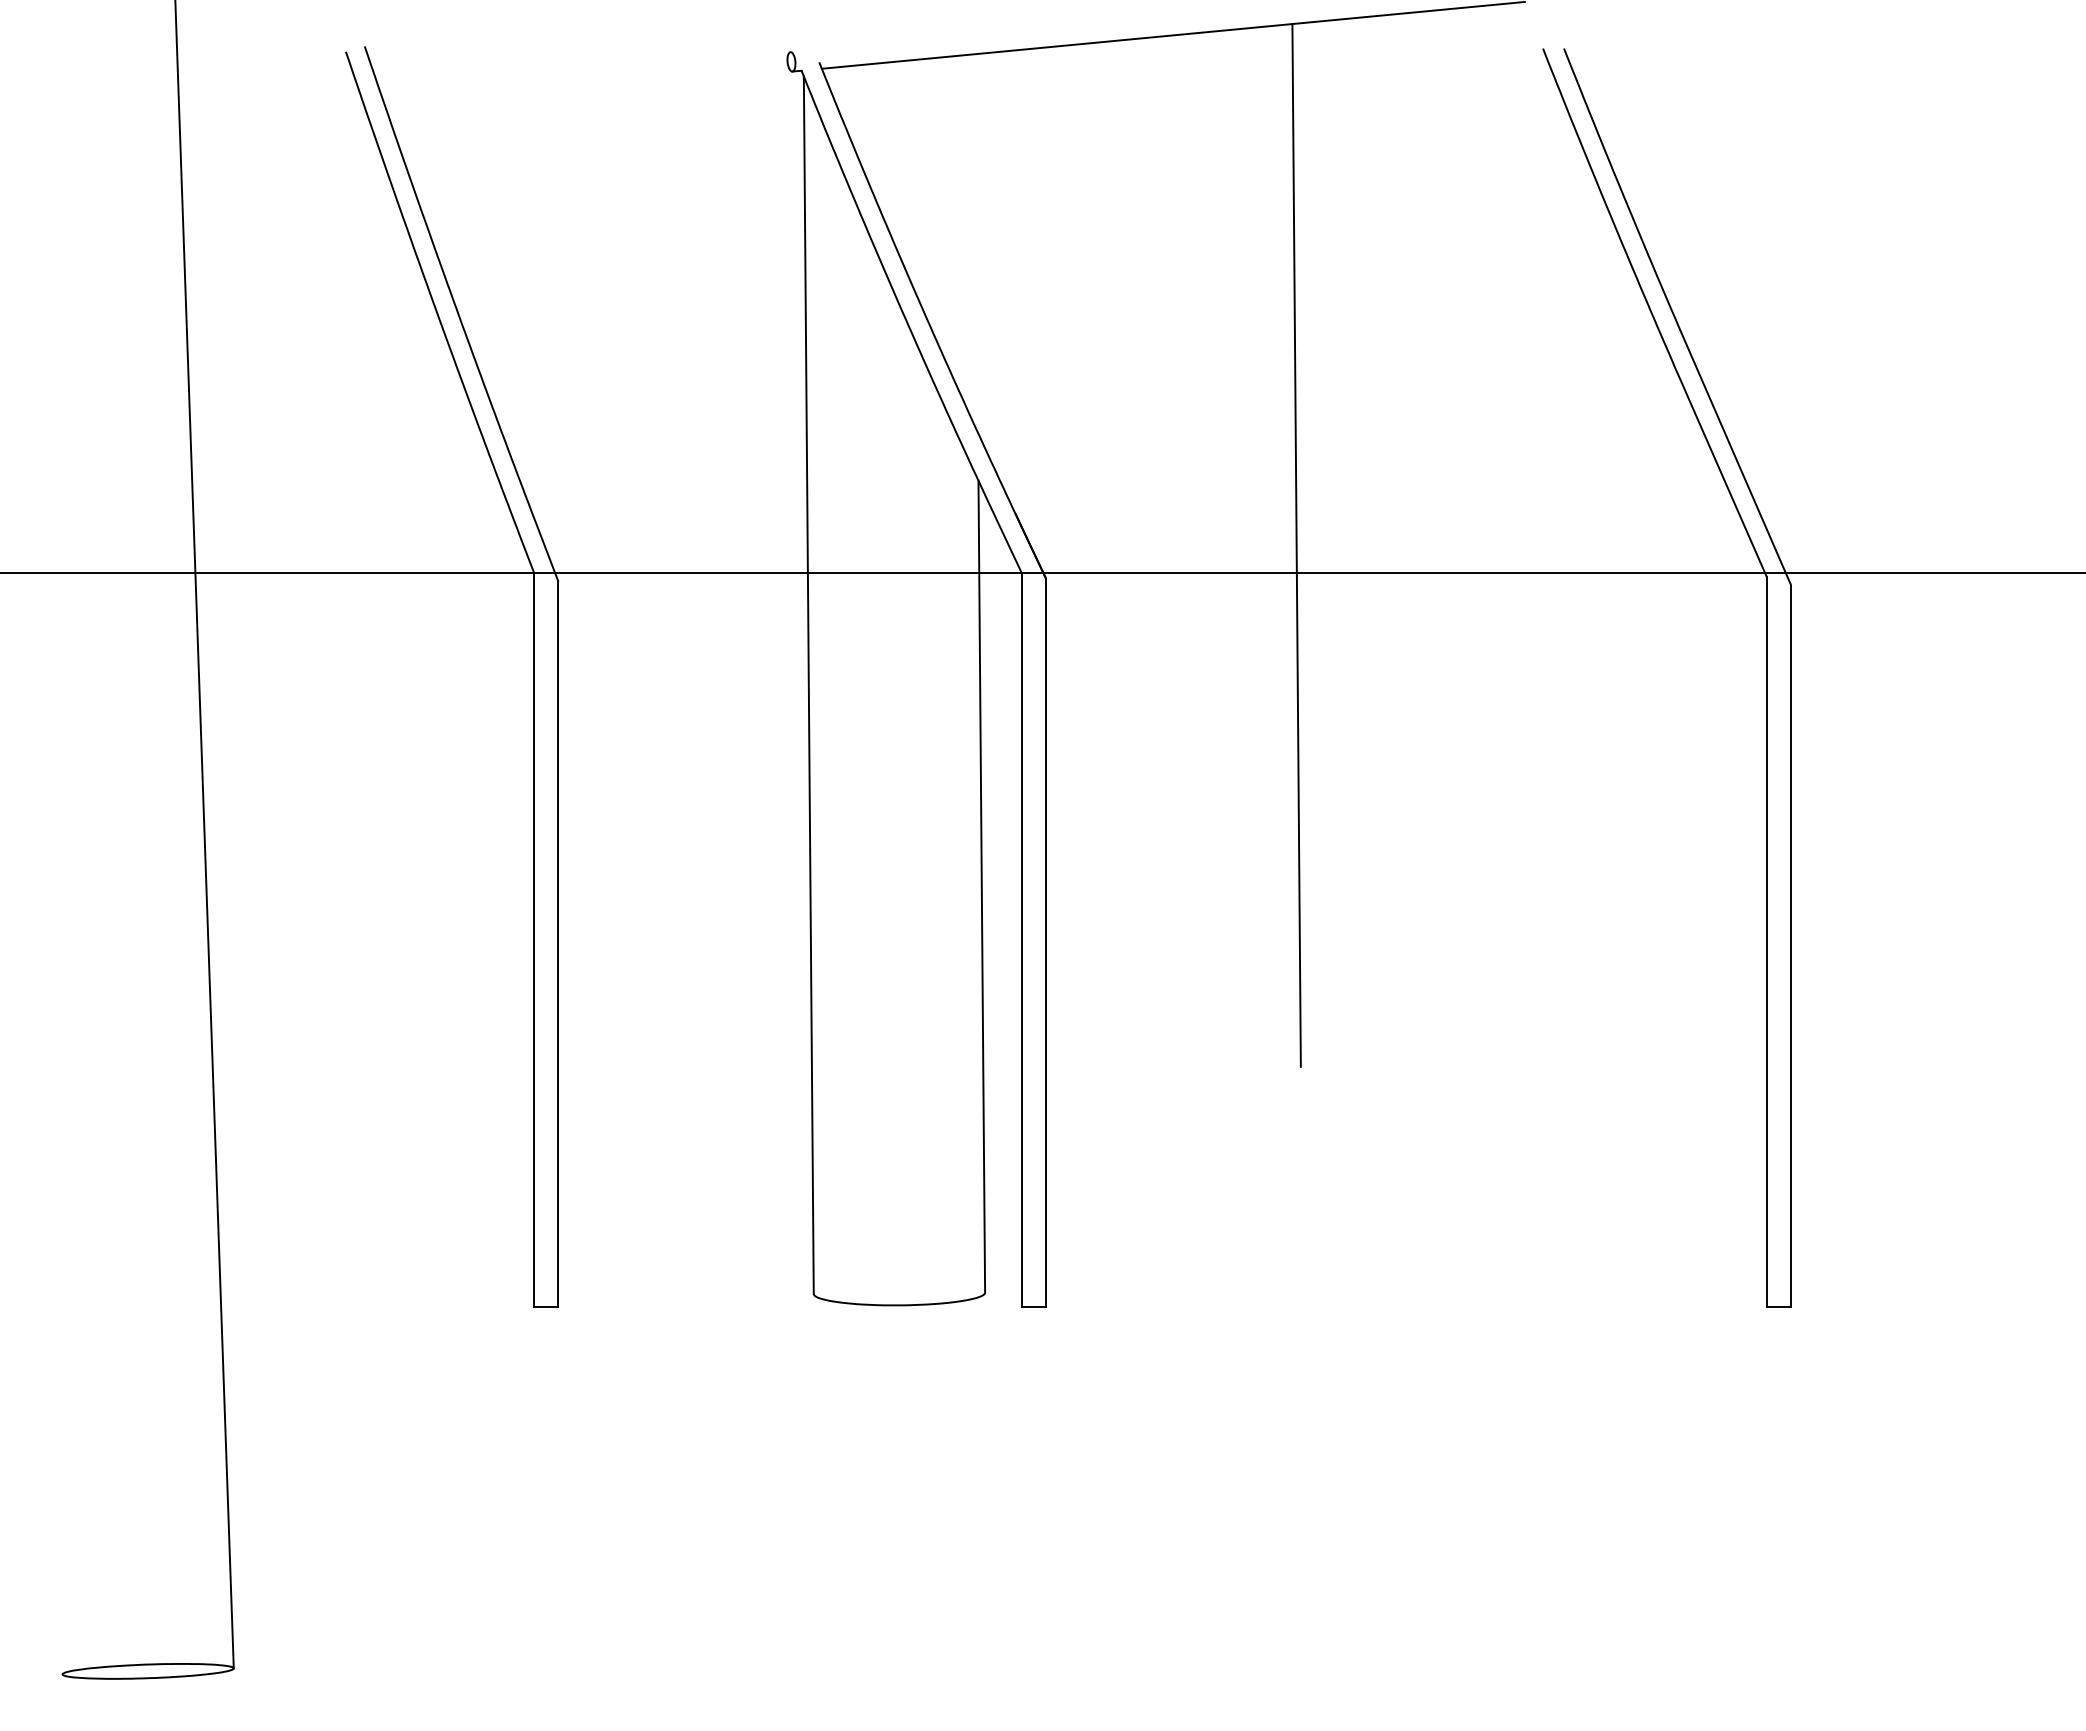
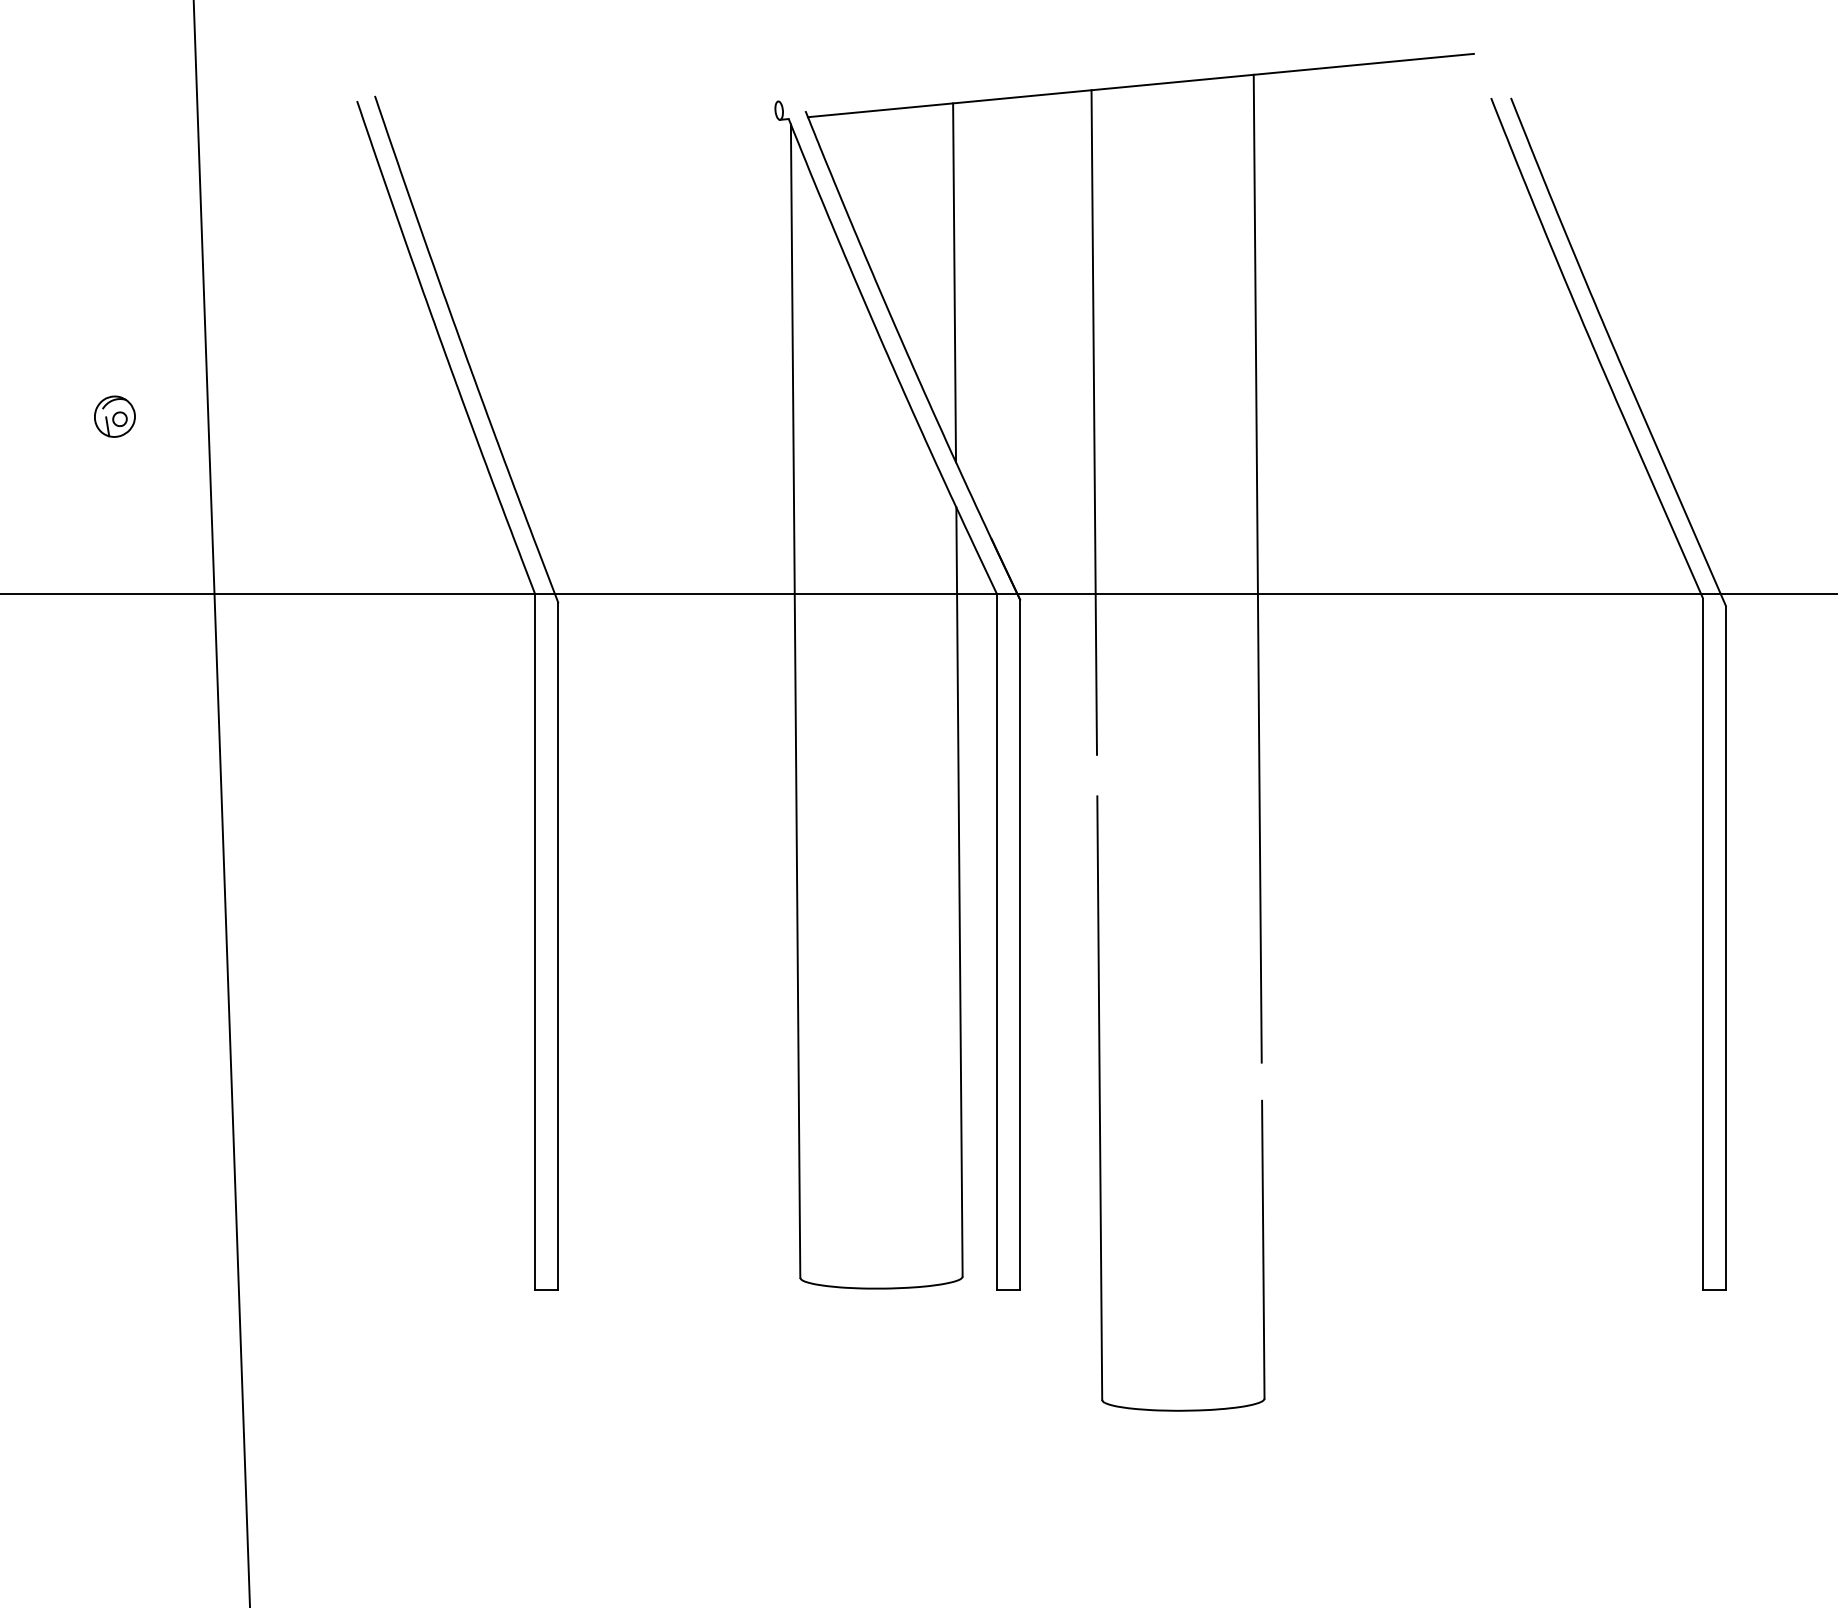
line: (976, 243) -> (954, 282), added
part: (90, 384) -> (115, 416), added
line: (1123, 390) -> (1093, 421), added
part: (1130, 1109) -> (1100, 1103), added

